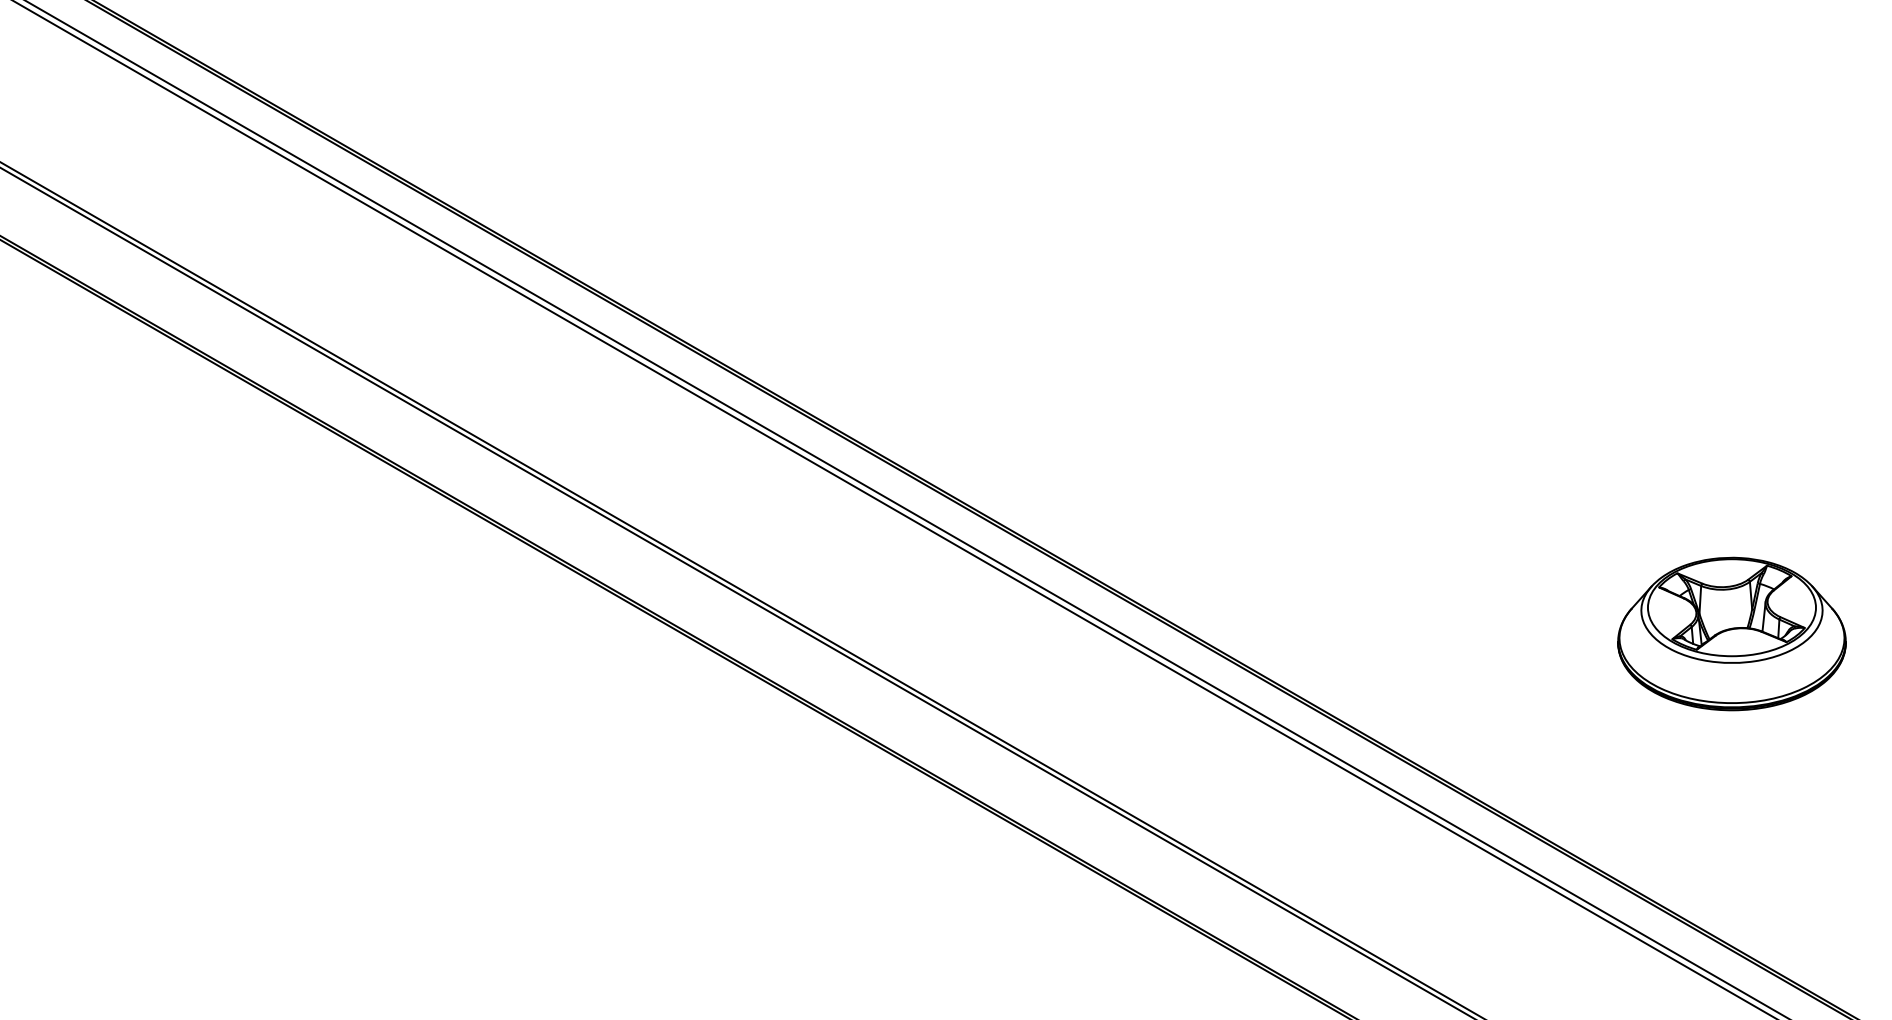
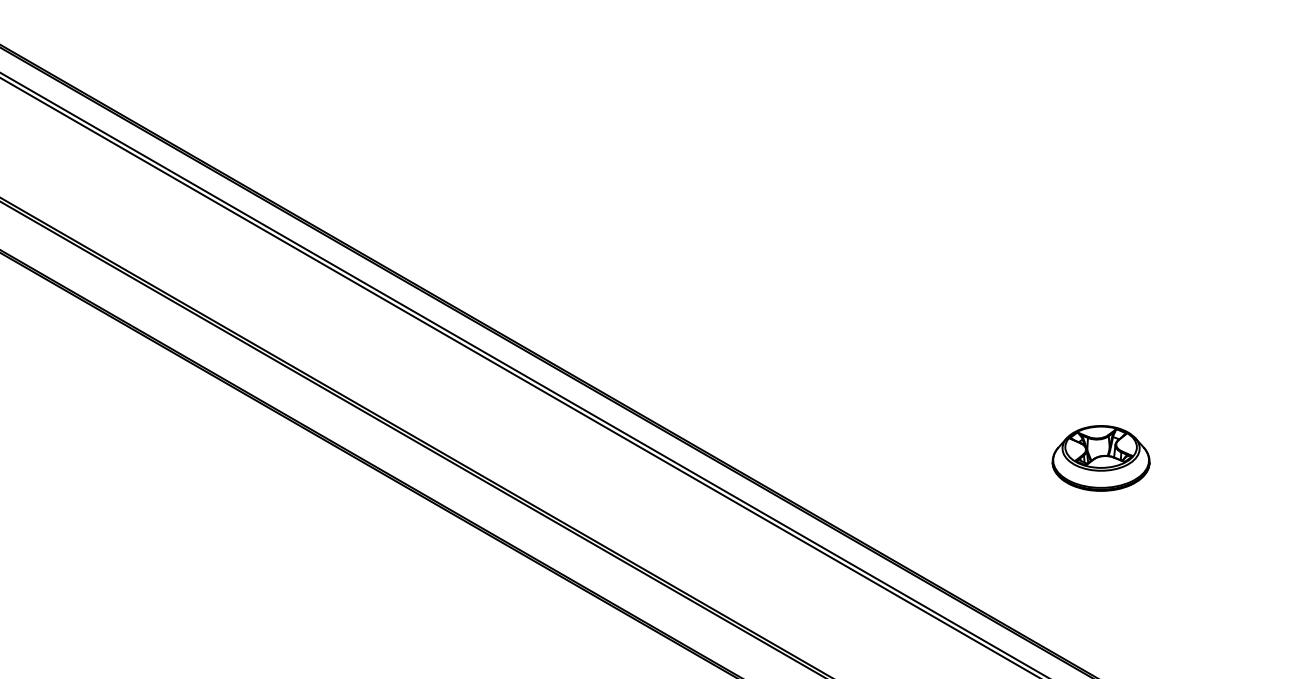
part: (1731, 633) -> (1100, 458), size x0.6

